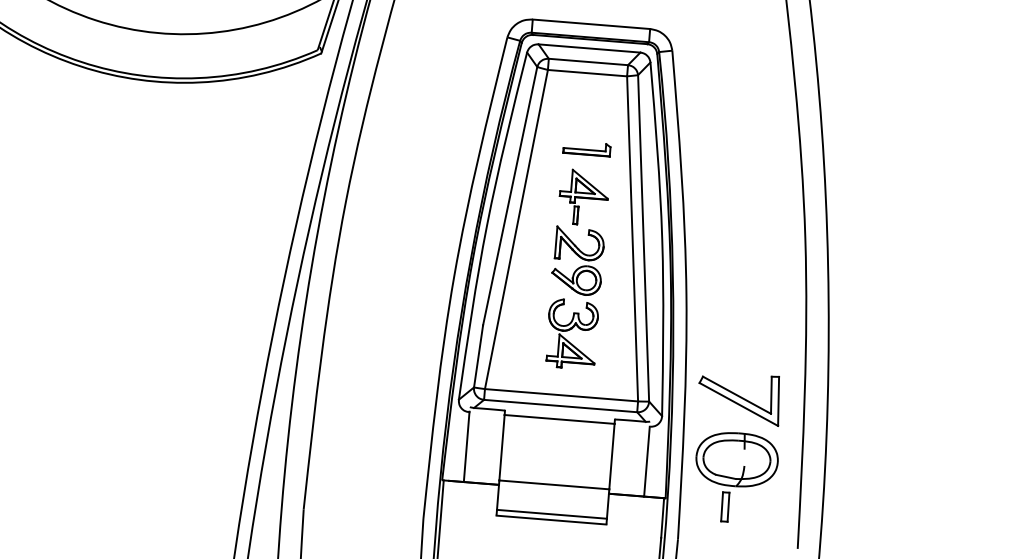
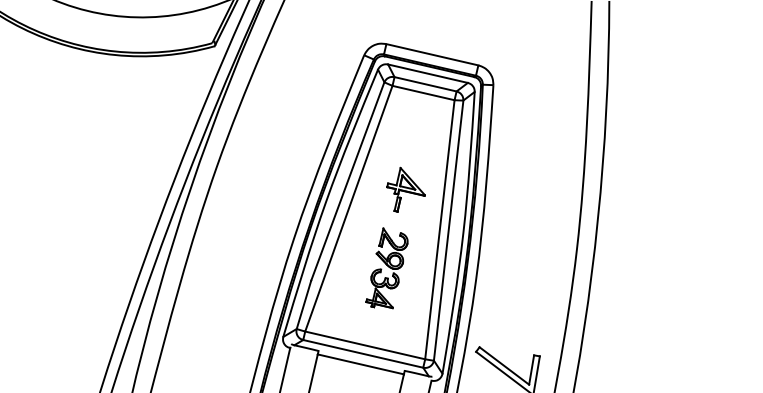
part: (586, 150) -> (413, 154), removed
part: (574, 296) -> (387, 268), size x0.7

